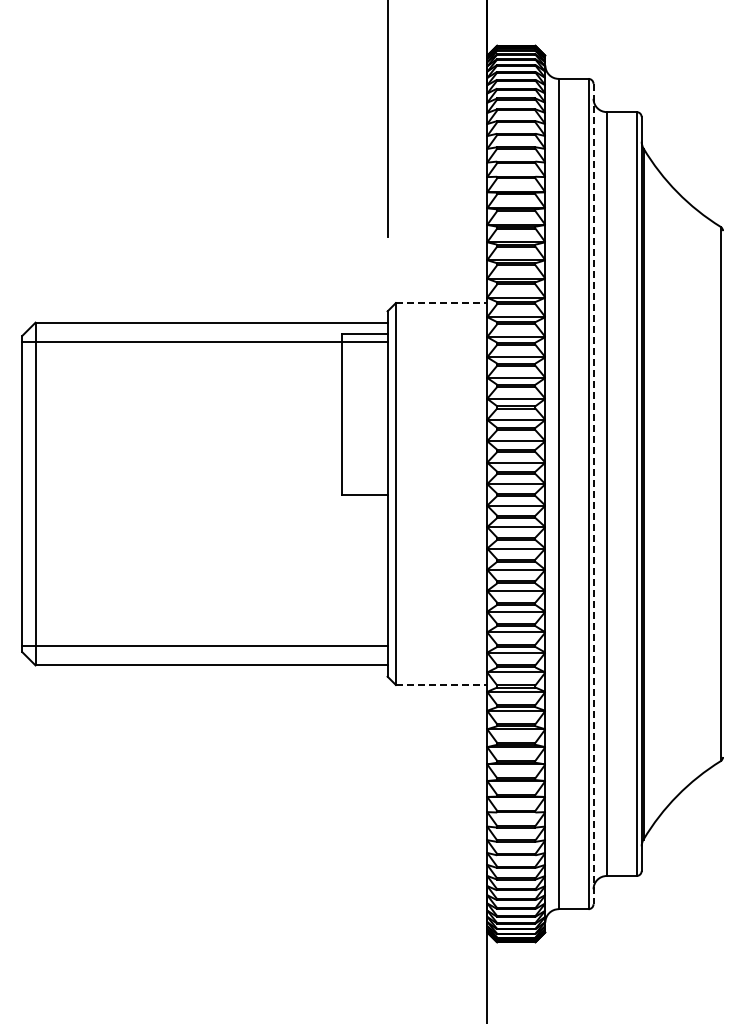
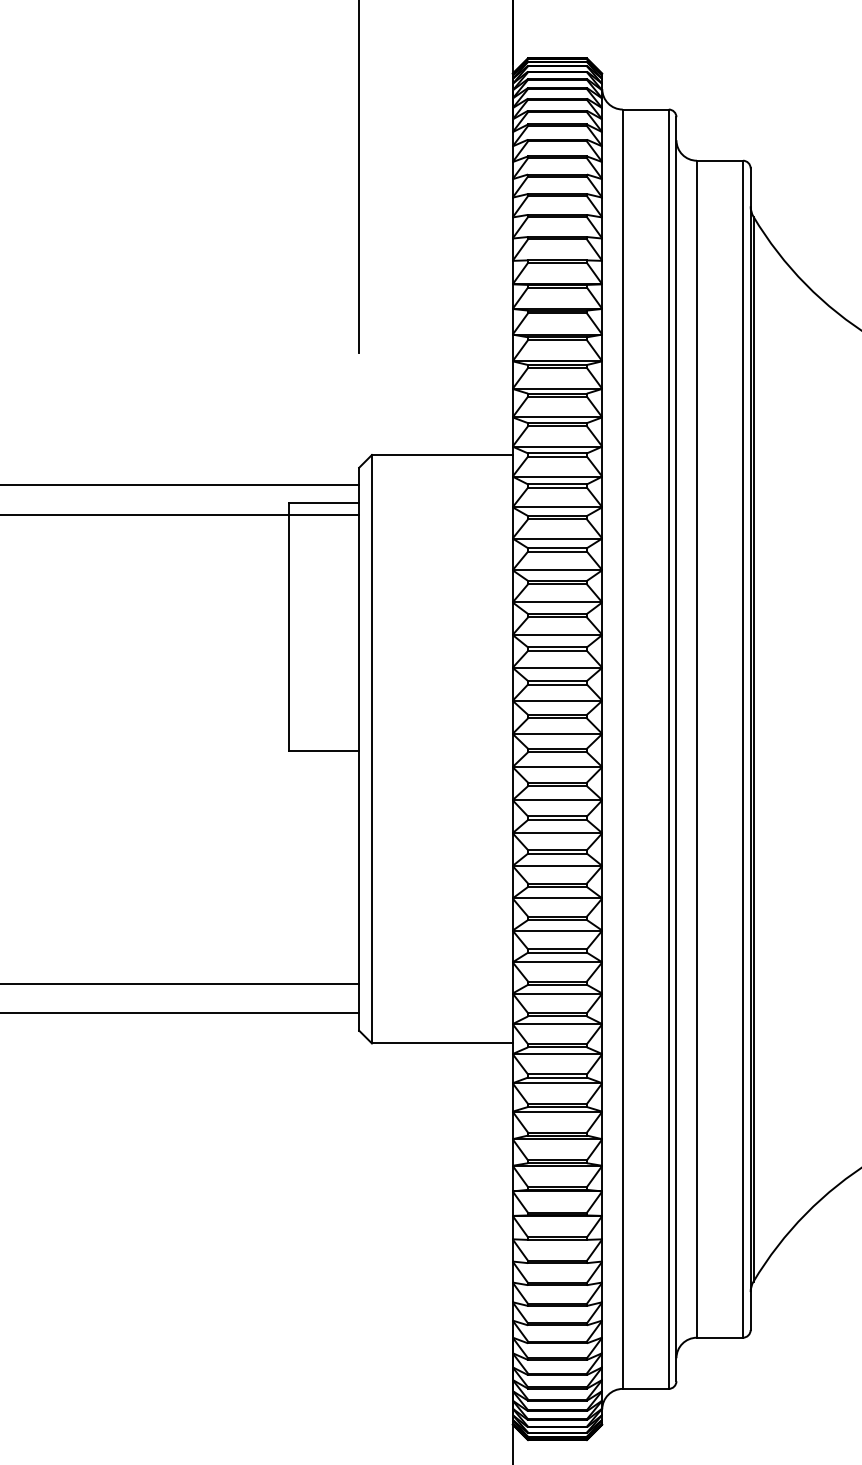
line: (441, 303) -> (442, 455), dashed -> solid
line: (593, 494) -> (676, 749), dashed -> solid
line: (441, 685) -> (442, 1044), dashed -> solid

